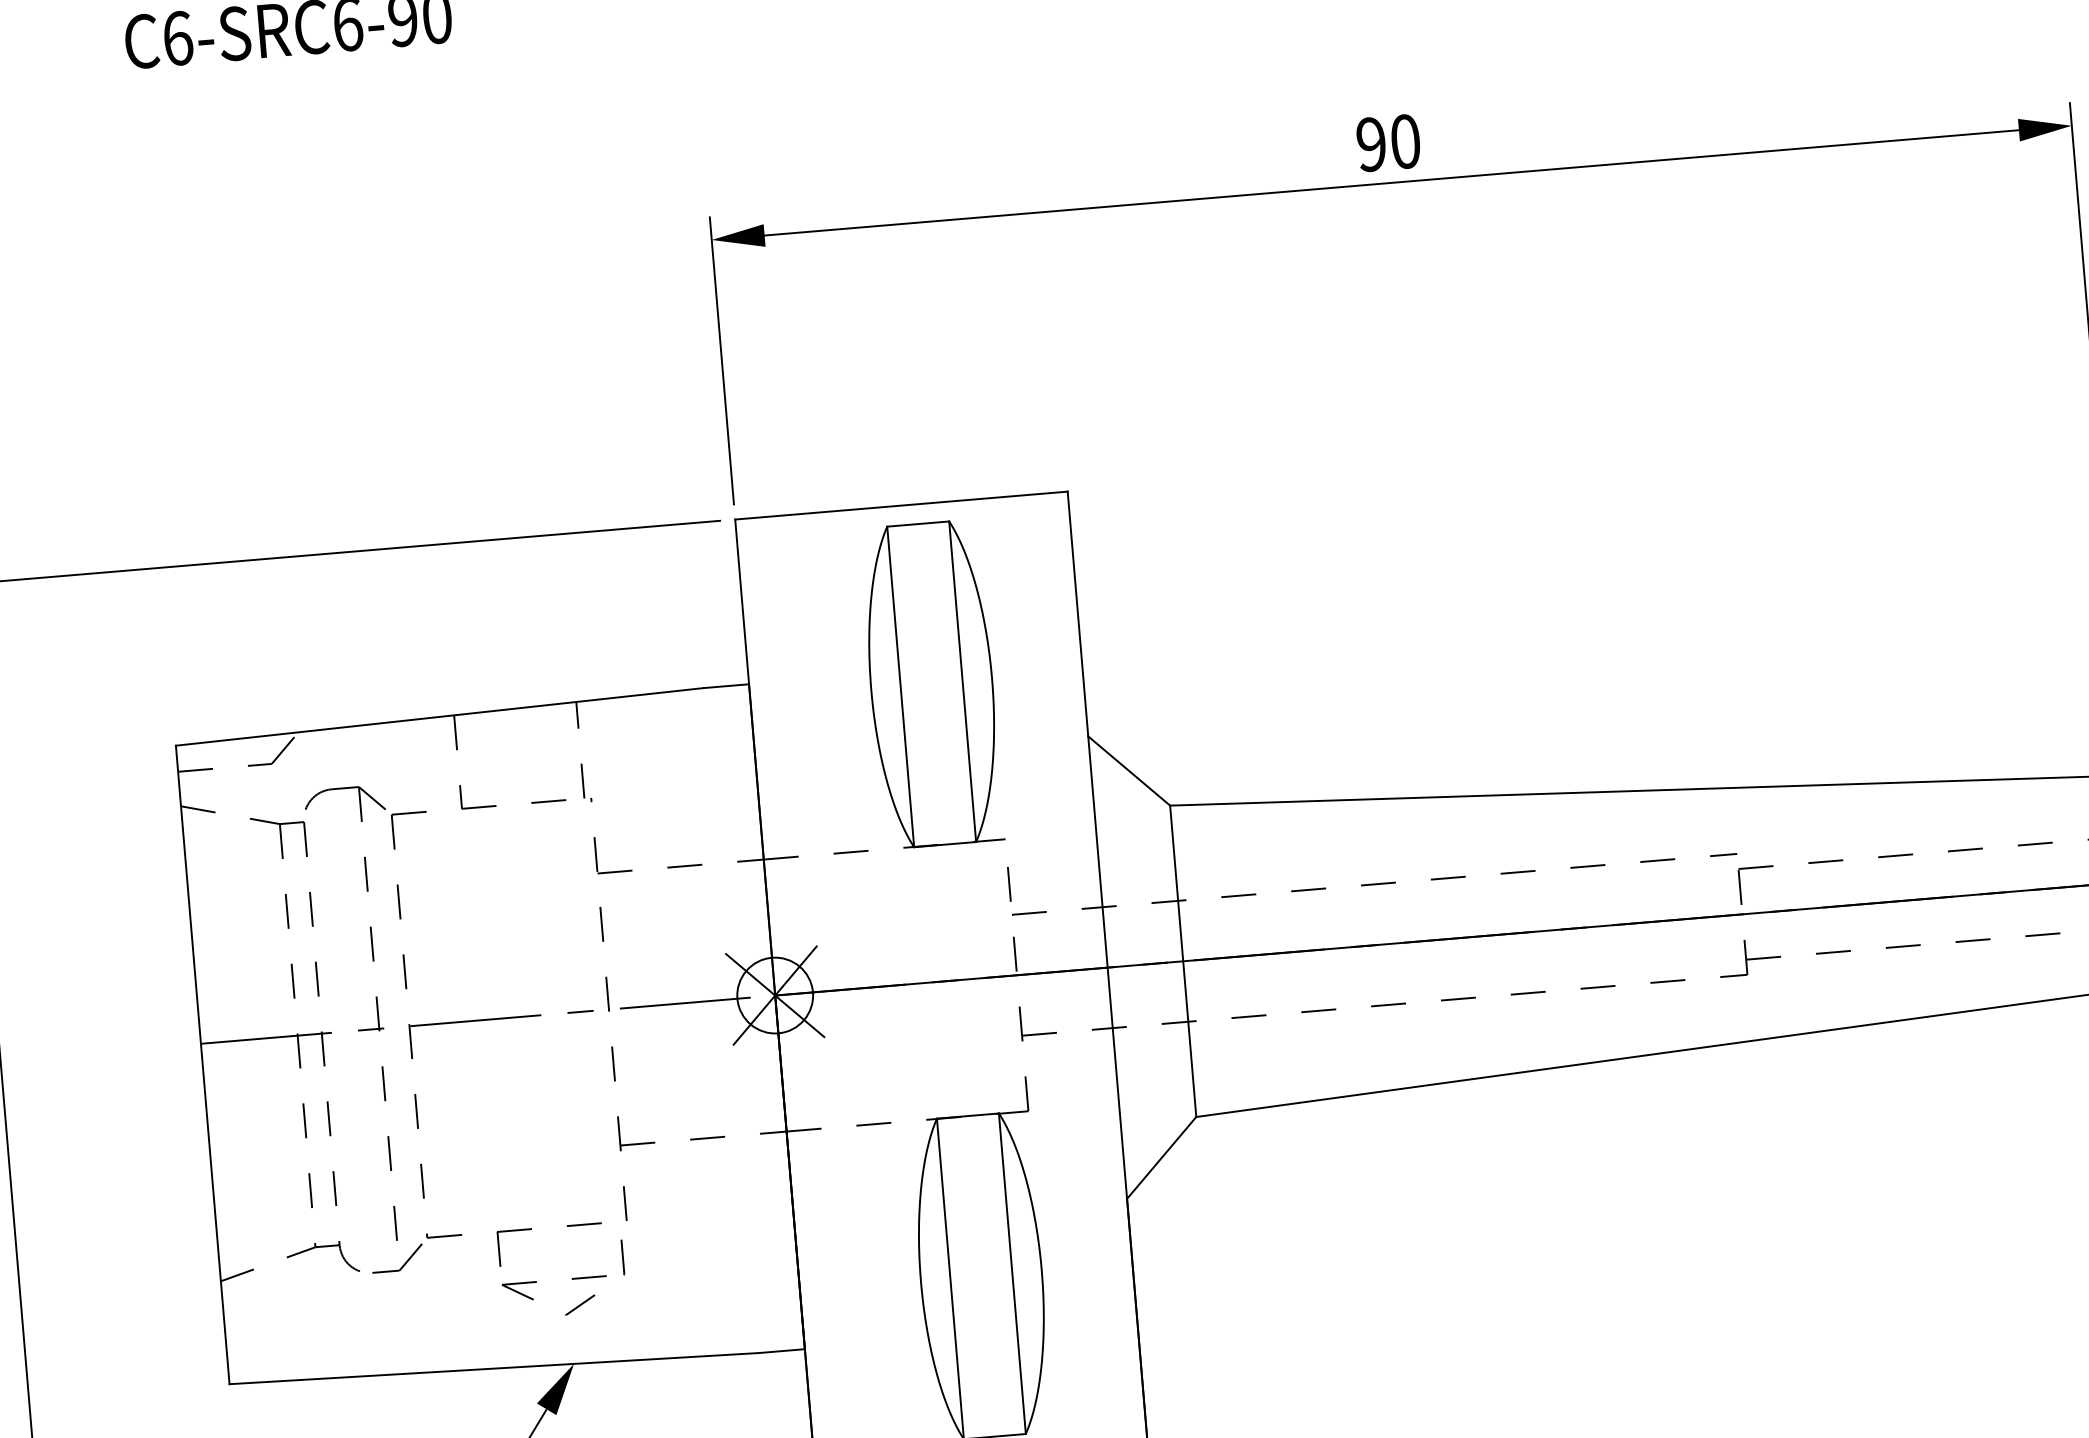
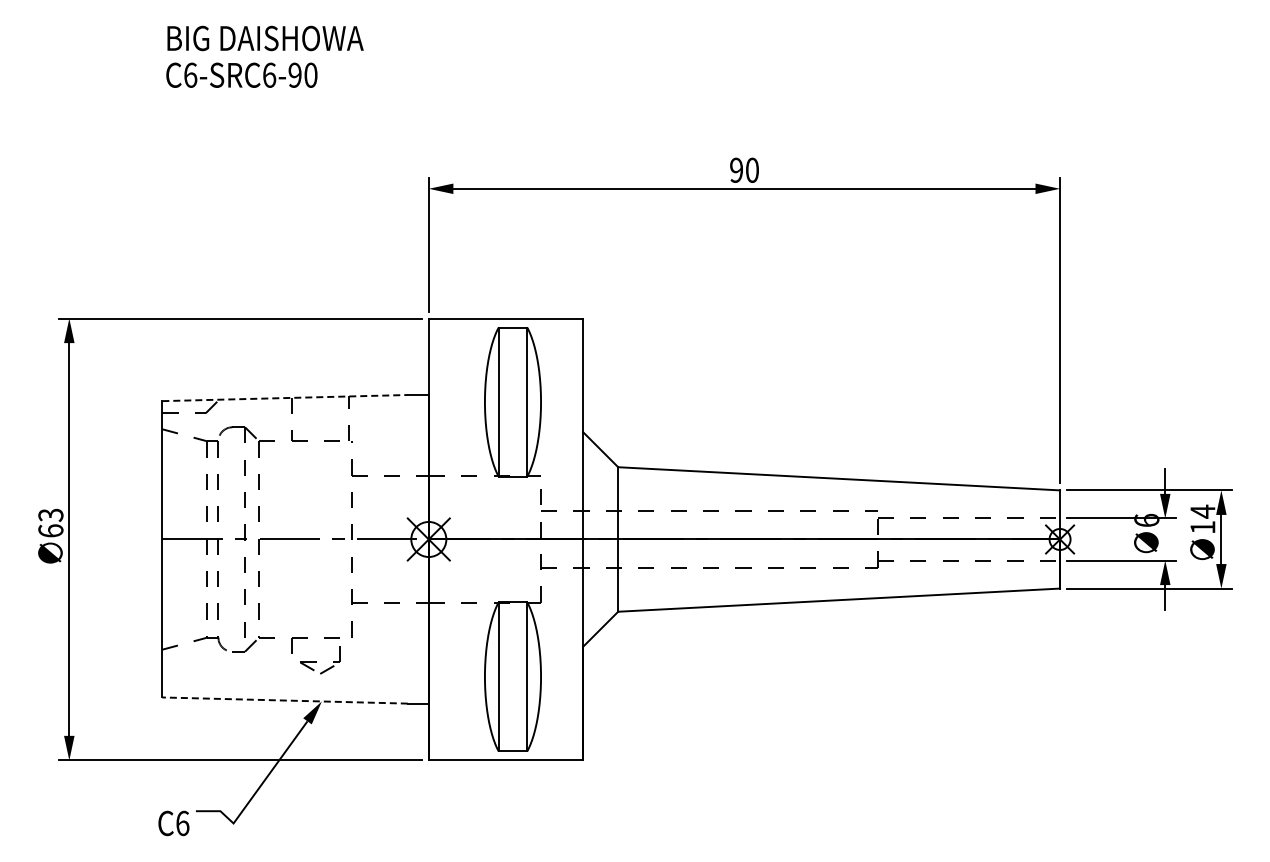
line: (440, 717) -> (285, 398), solid -> dashed
part: (564, 1280) -> (320, 662), size x0.7
line: (495, 1368) -> (285, 700), solid -> dashed

